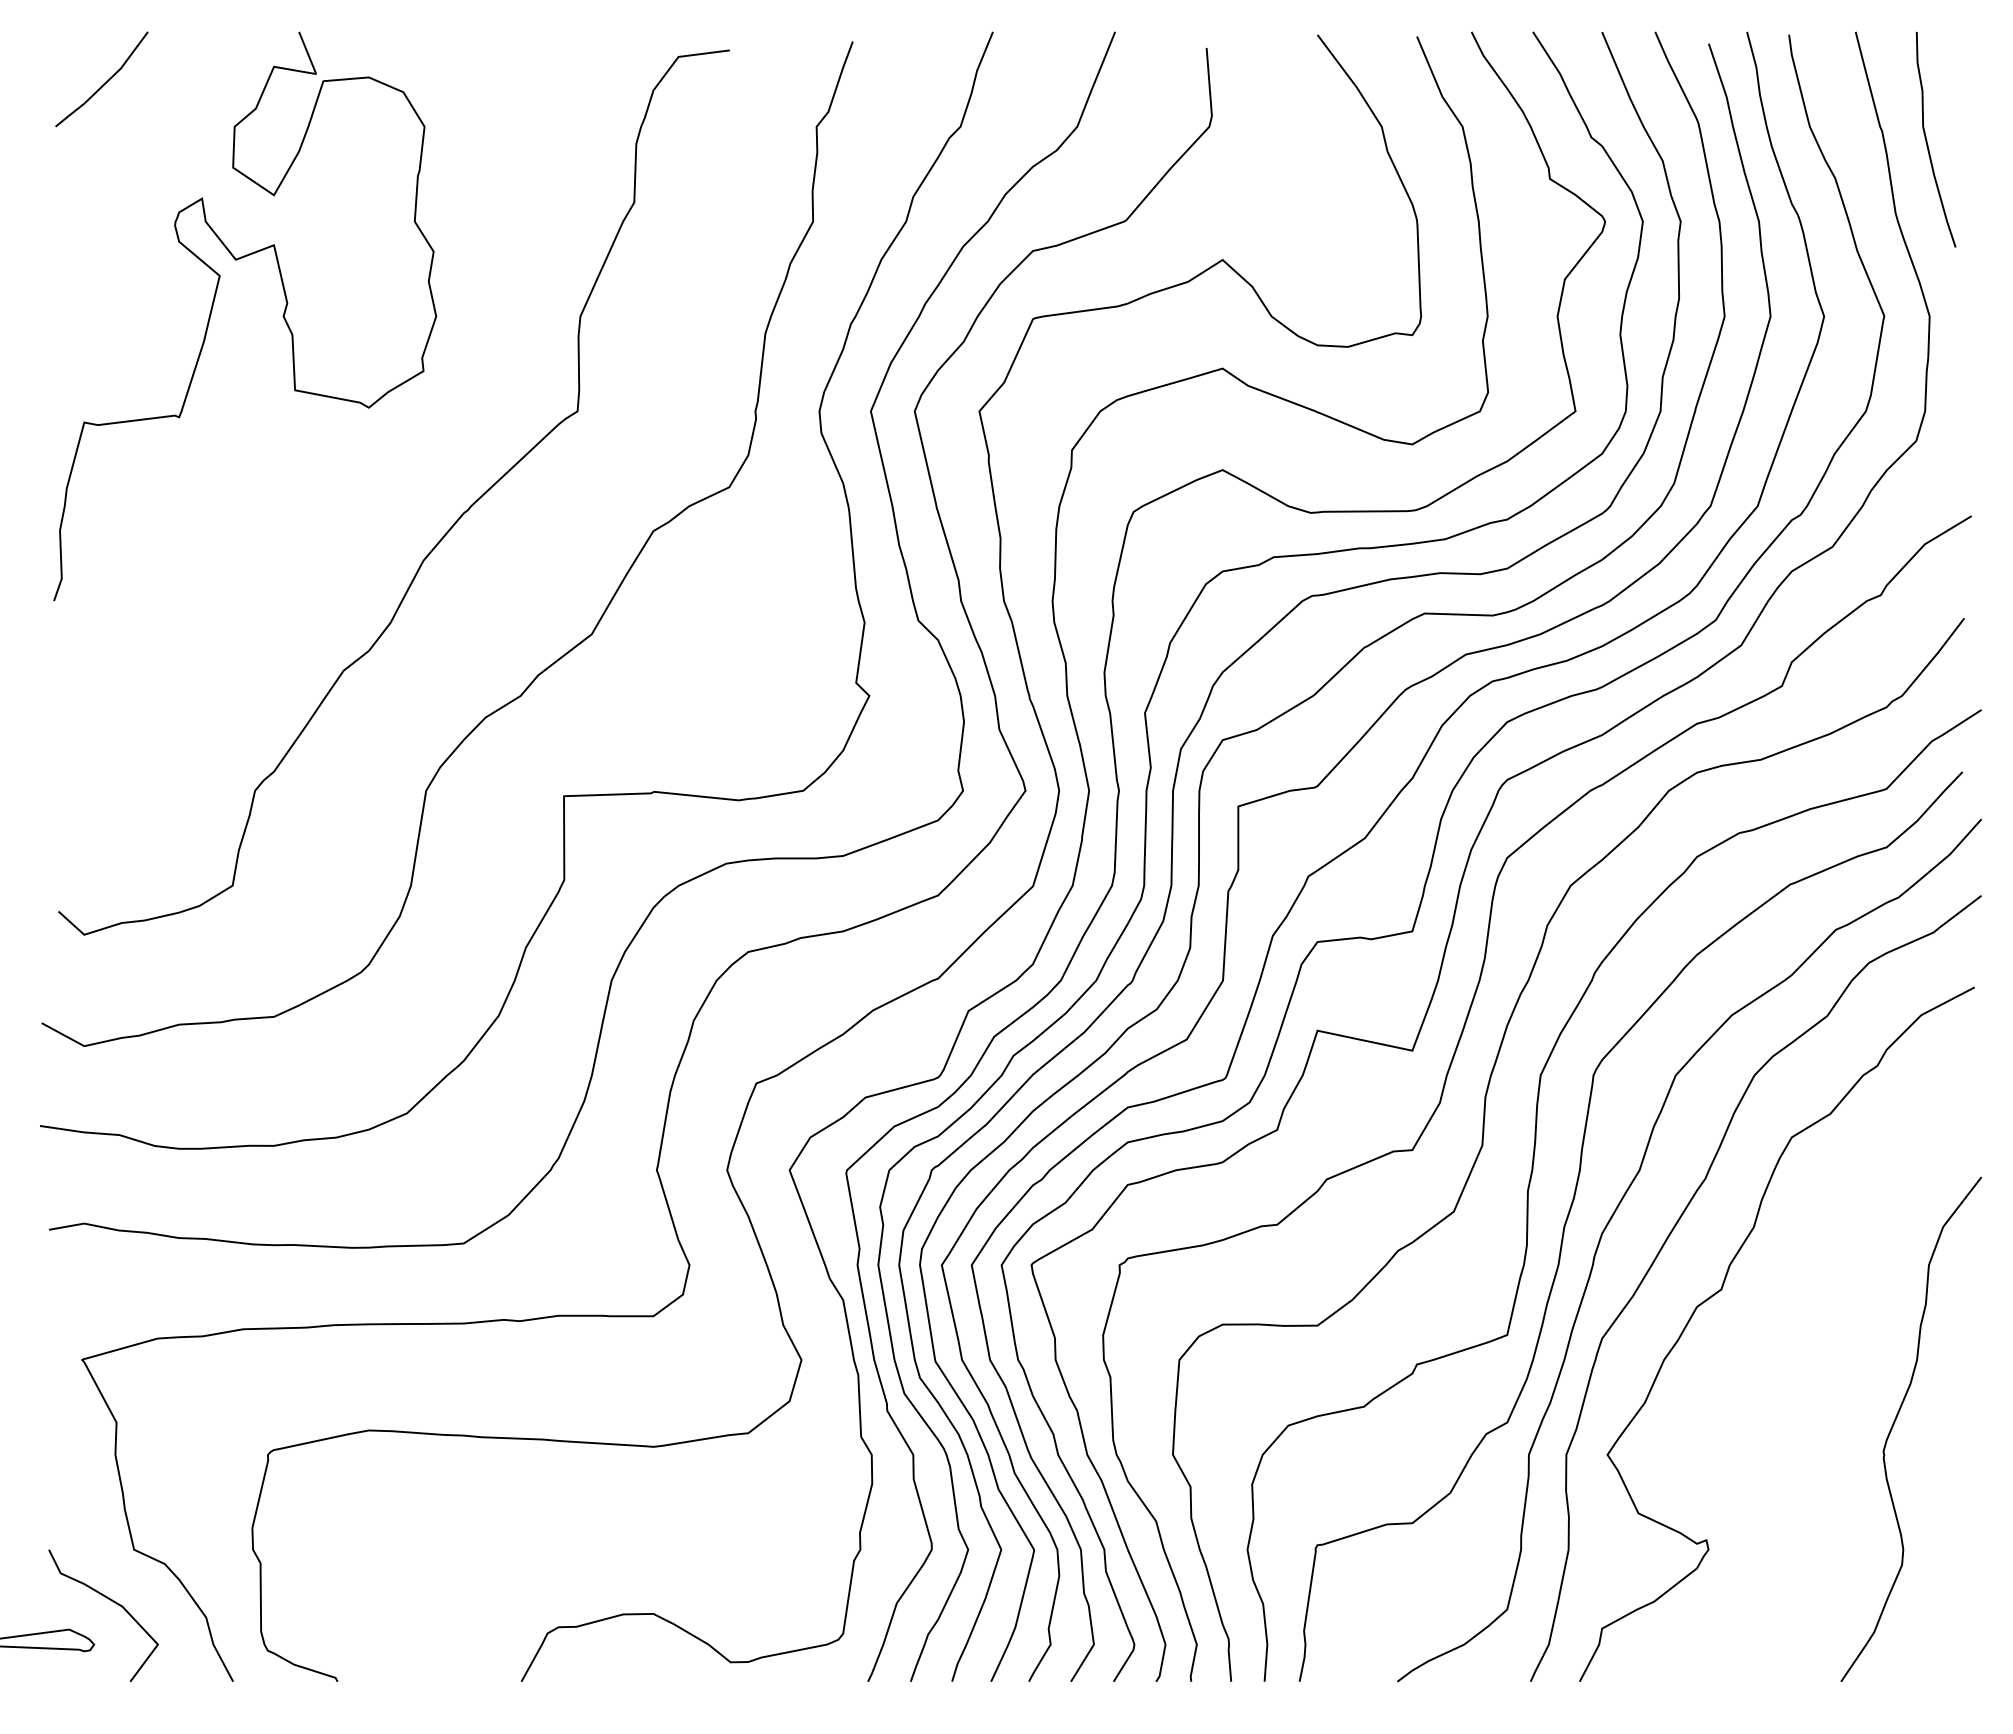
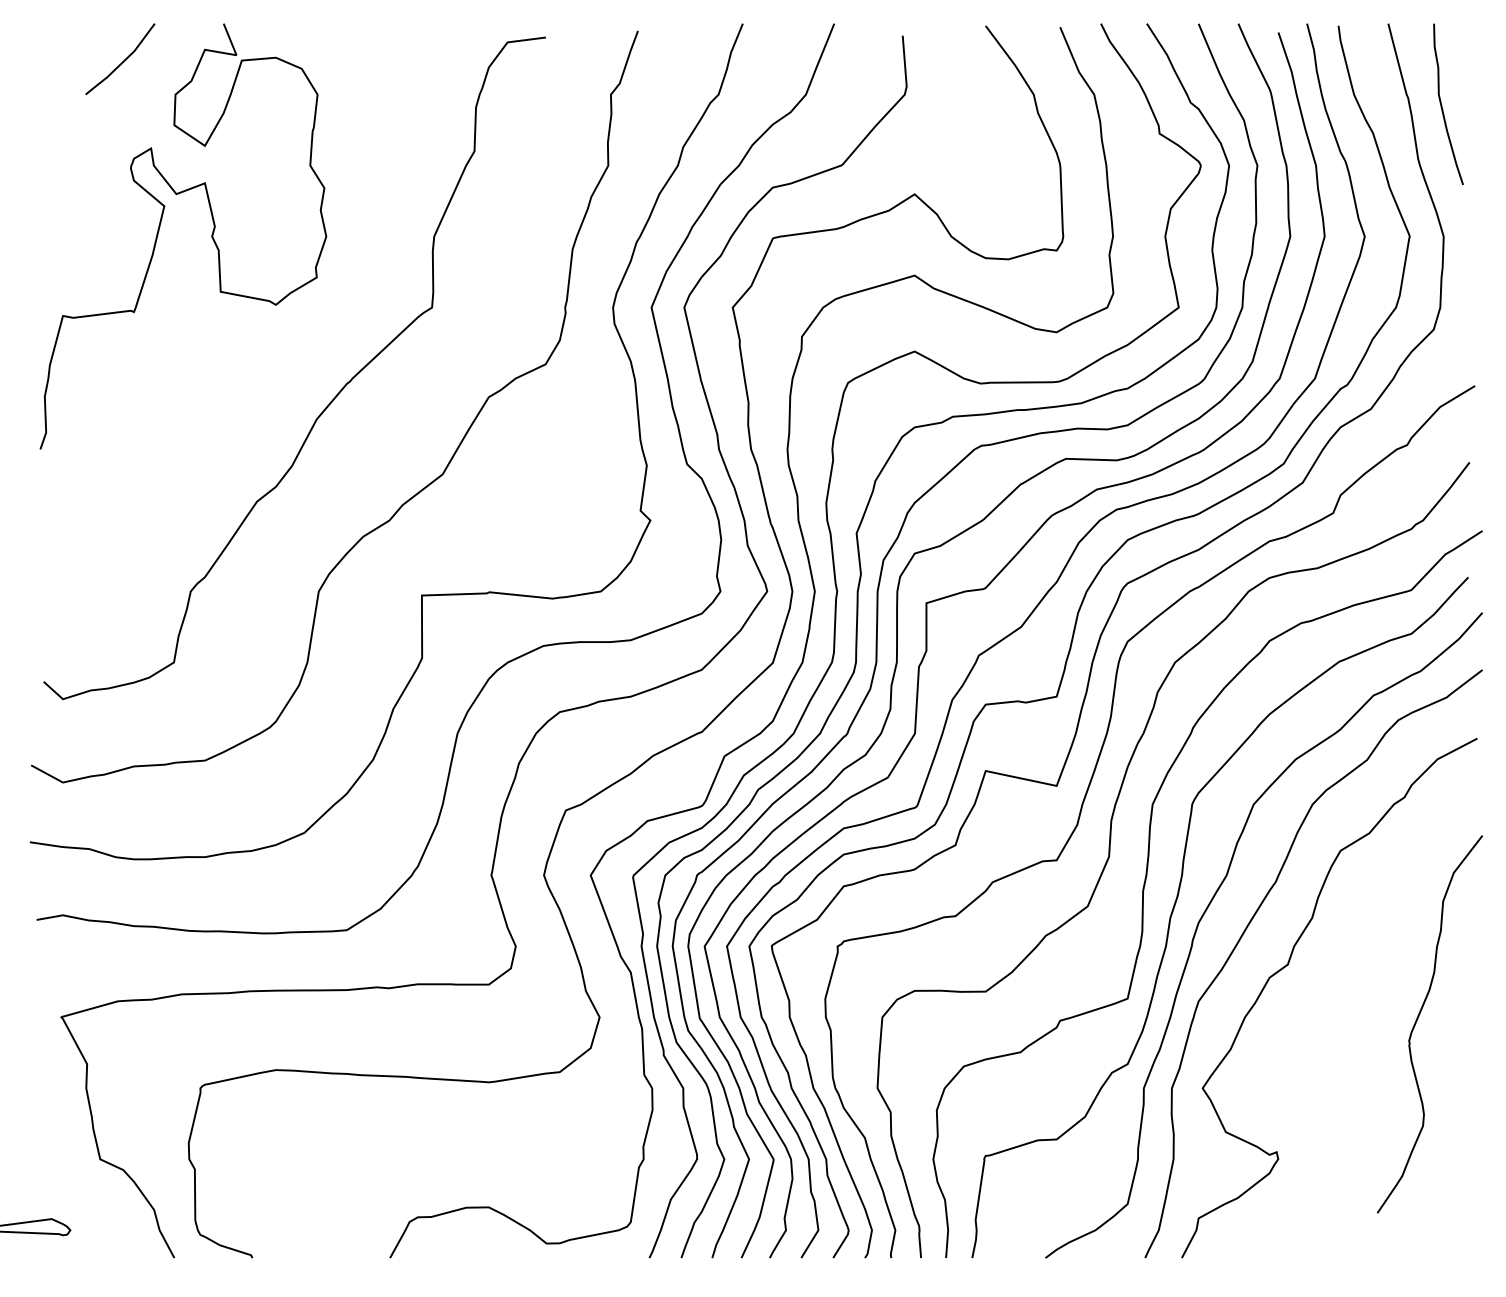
line: (104, 82) -> (122, 61), moved
curve: (1895, 1422) -> (1418, 1019), moved
curve: (111, 1601) -> (83, 1198), removed

